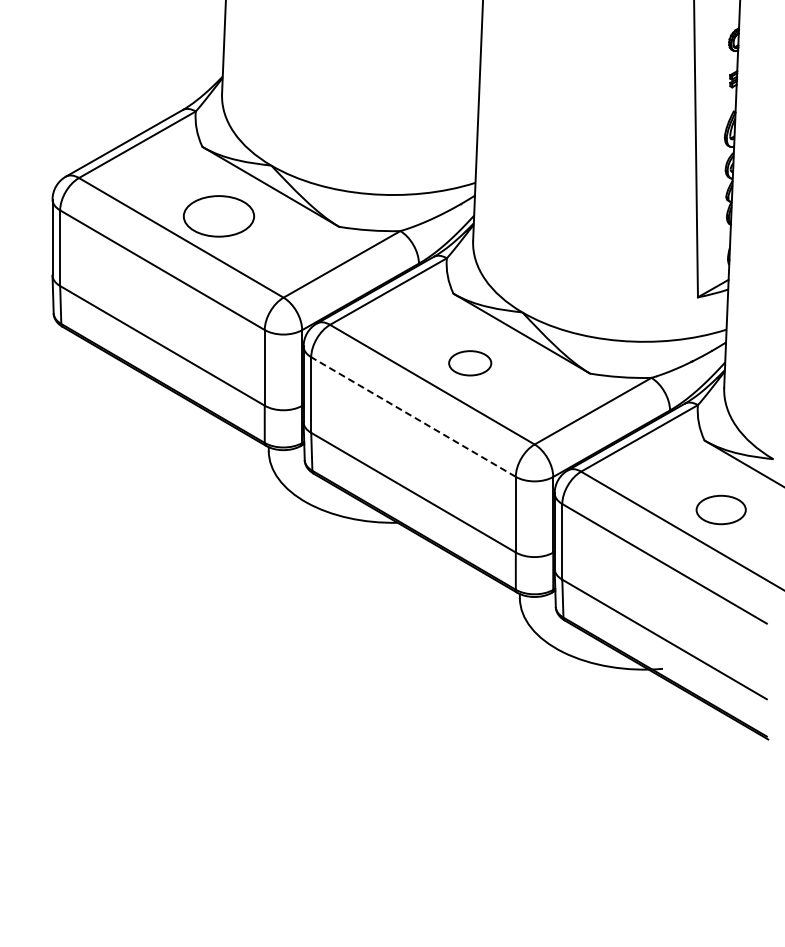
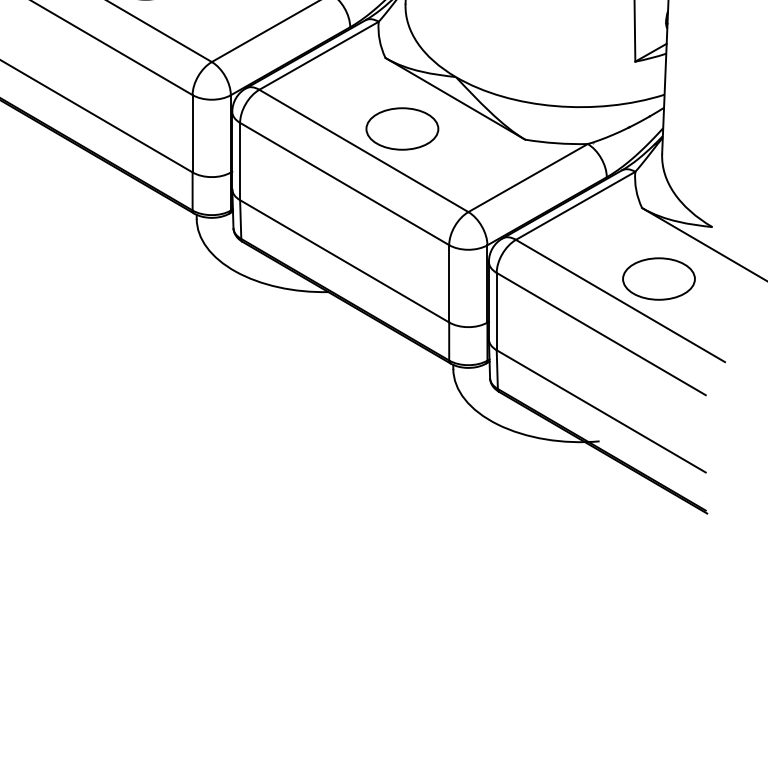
part: (470, 363) -> (402, 129), size x1.67
line: (413, 416) -> (344, 183), dashed -> solid
part: (721, 509) -> (659, 278), size x1.43

